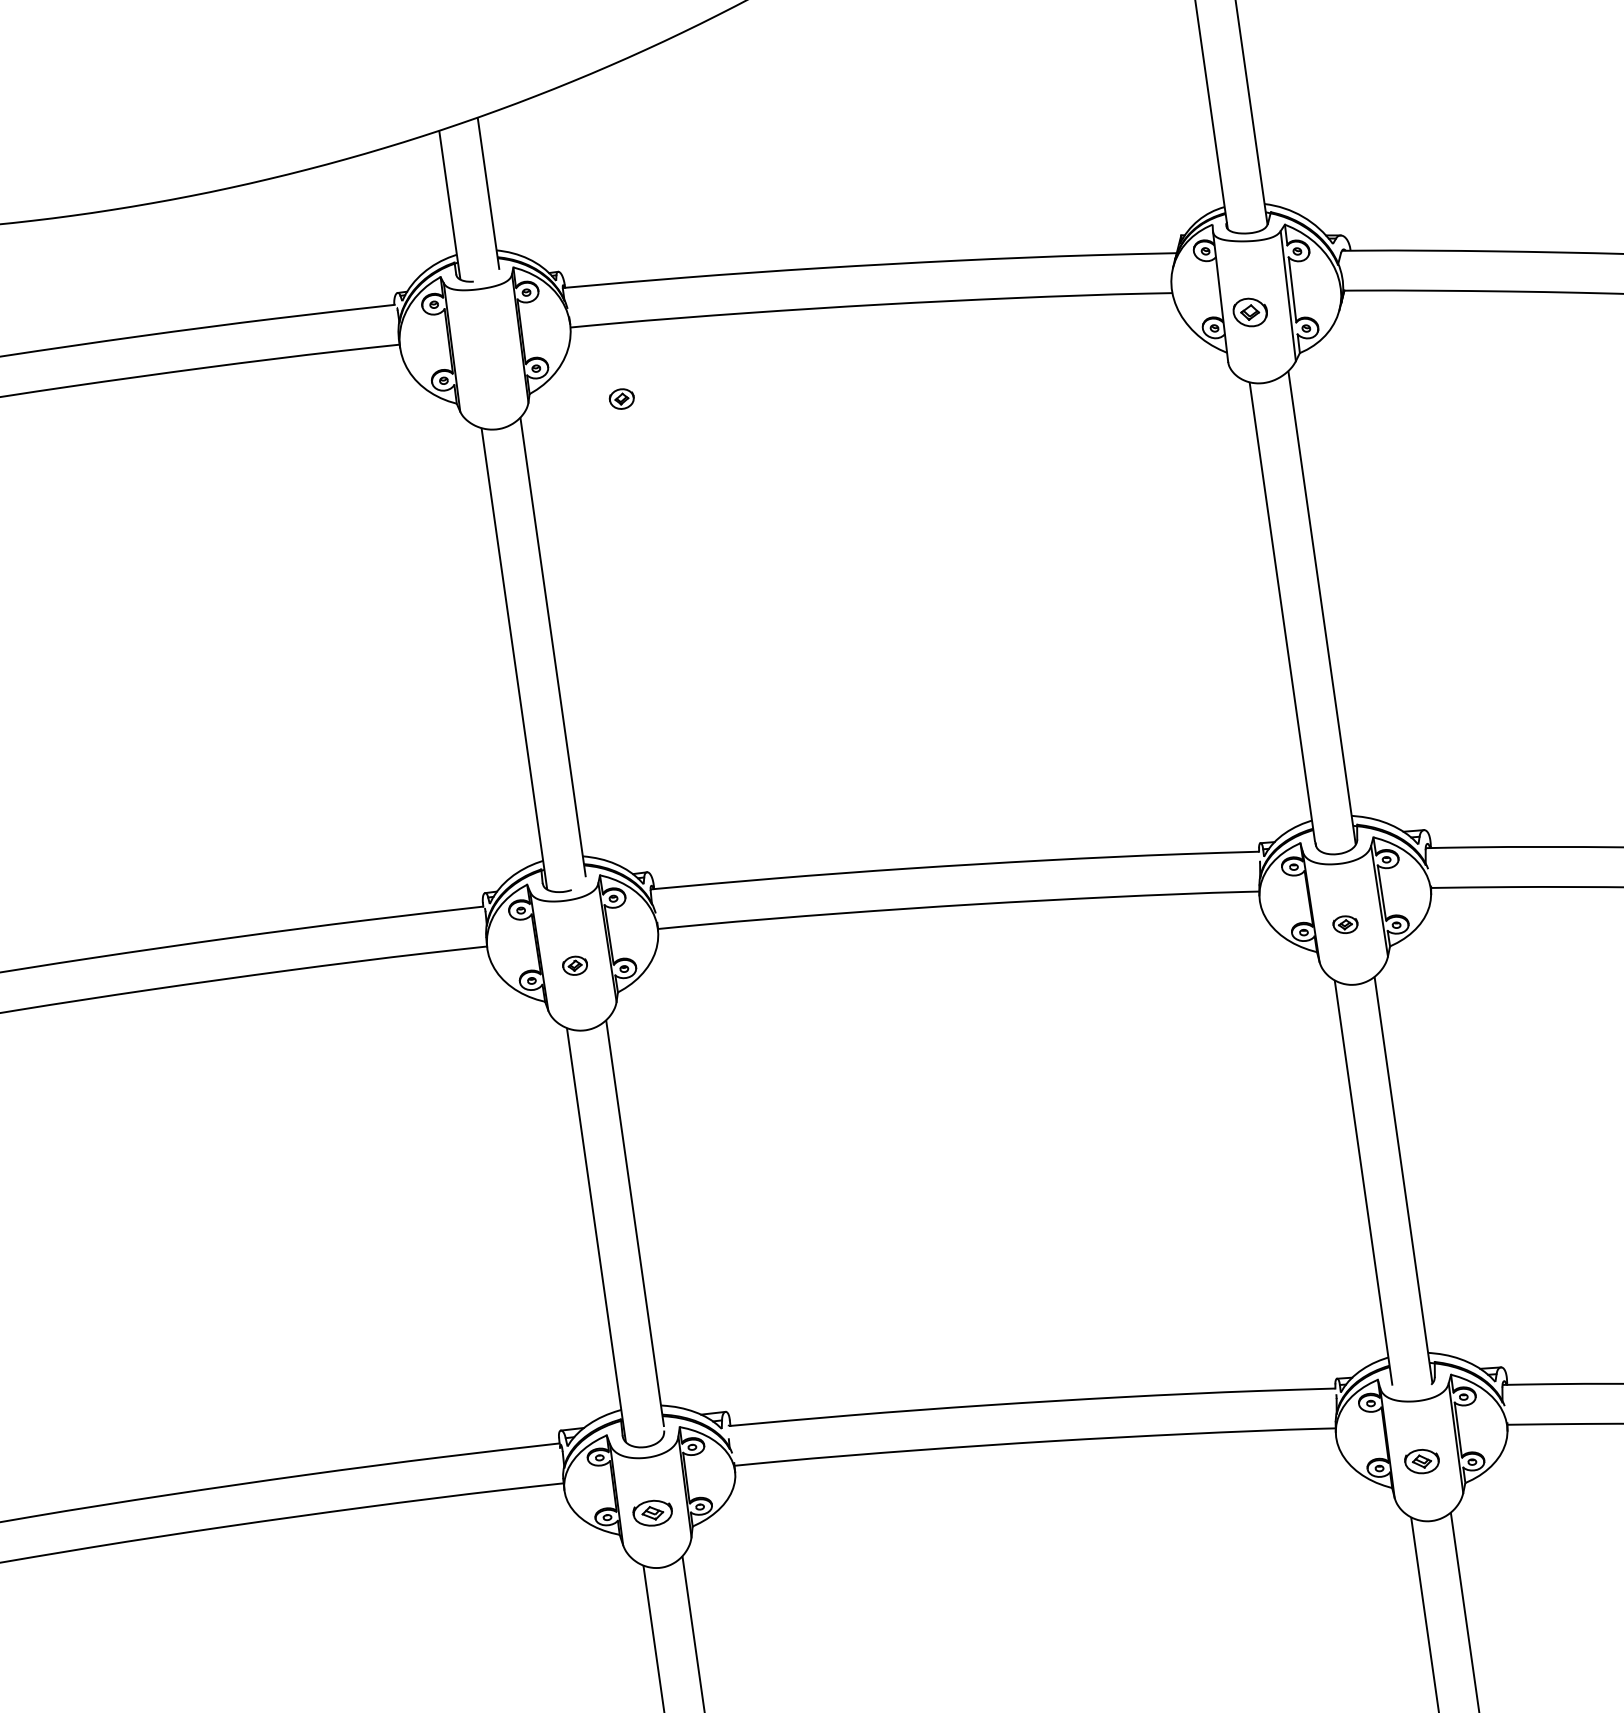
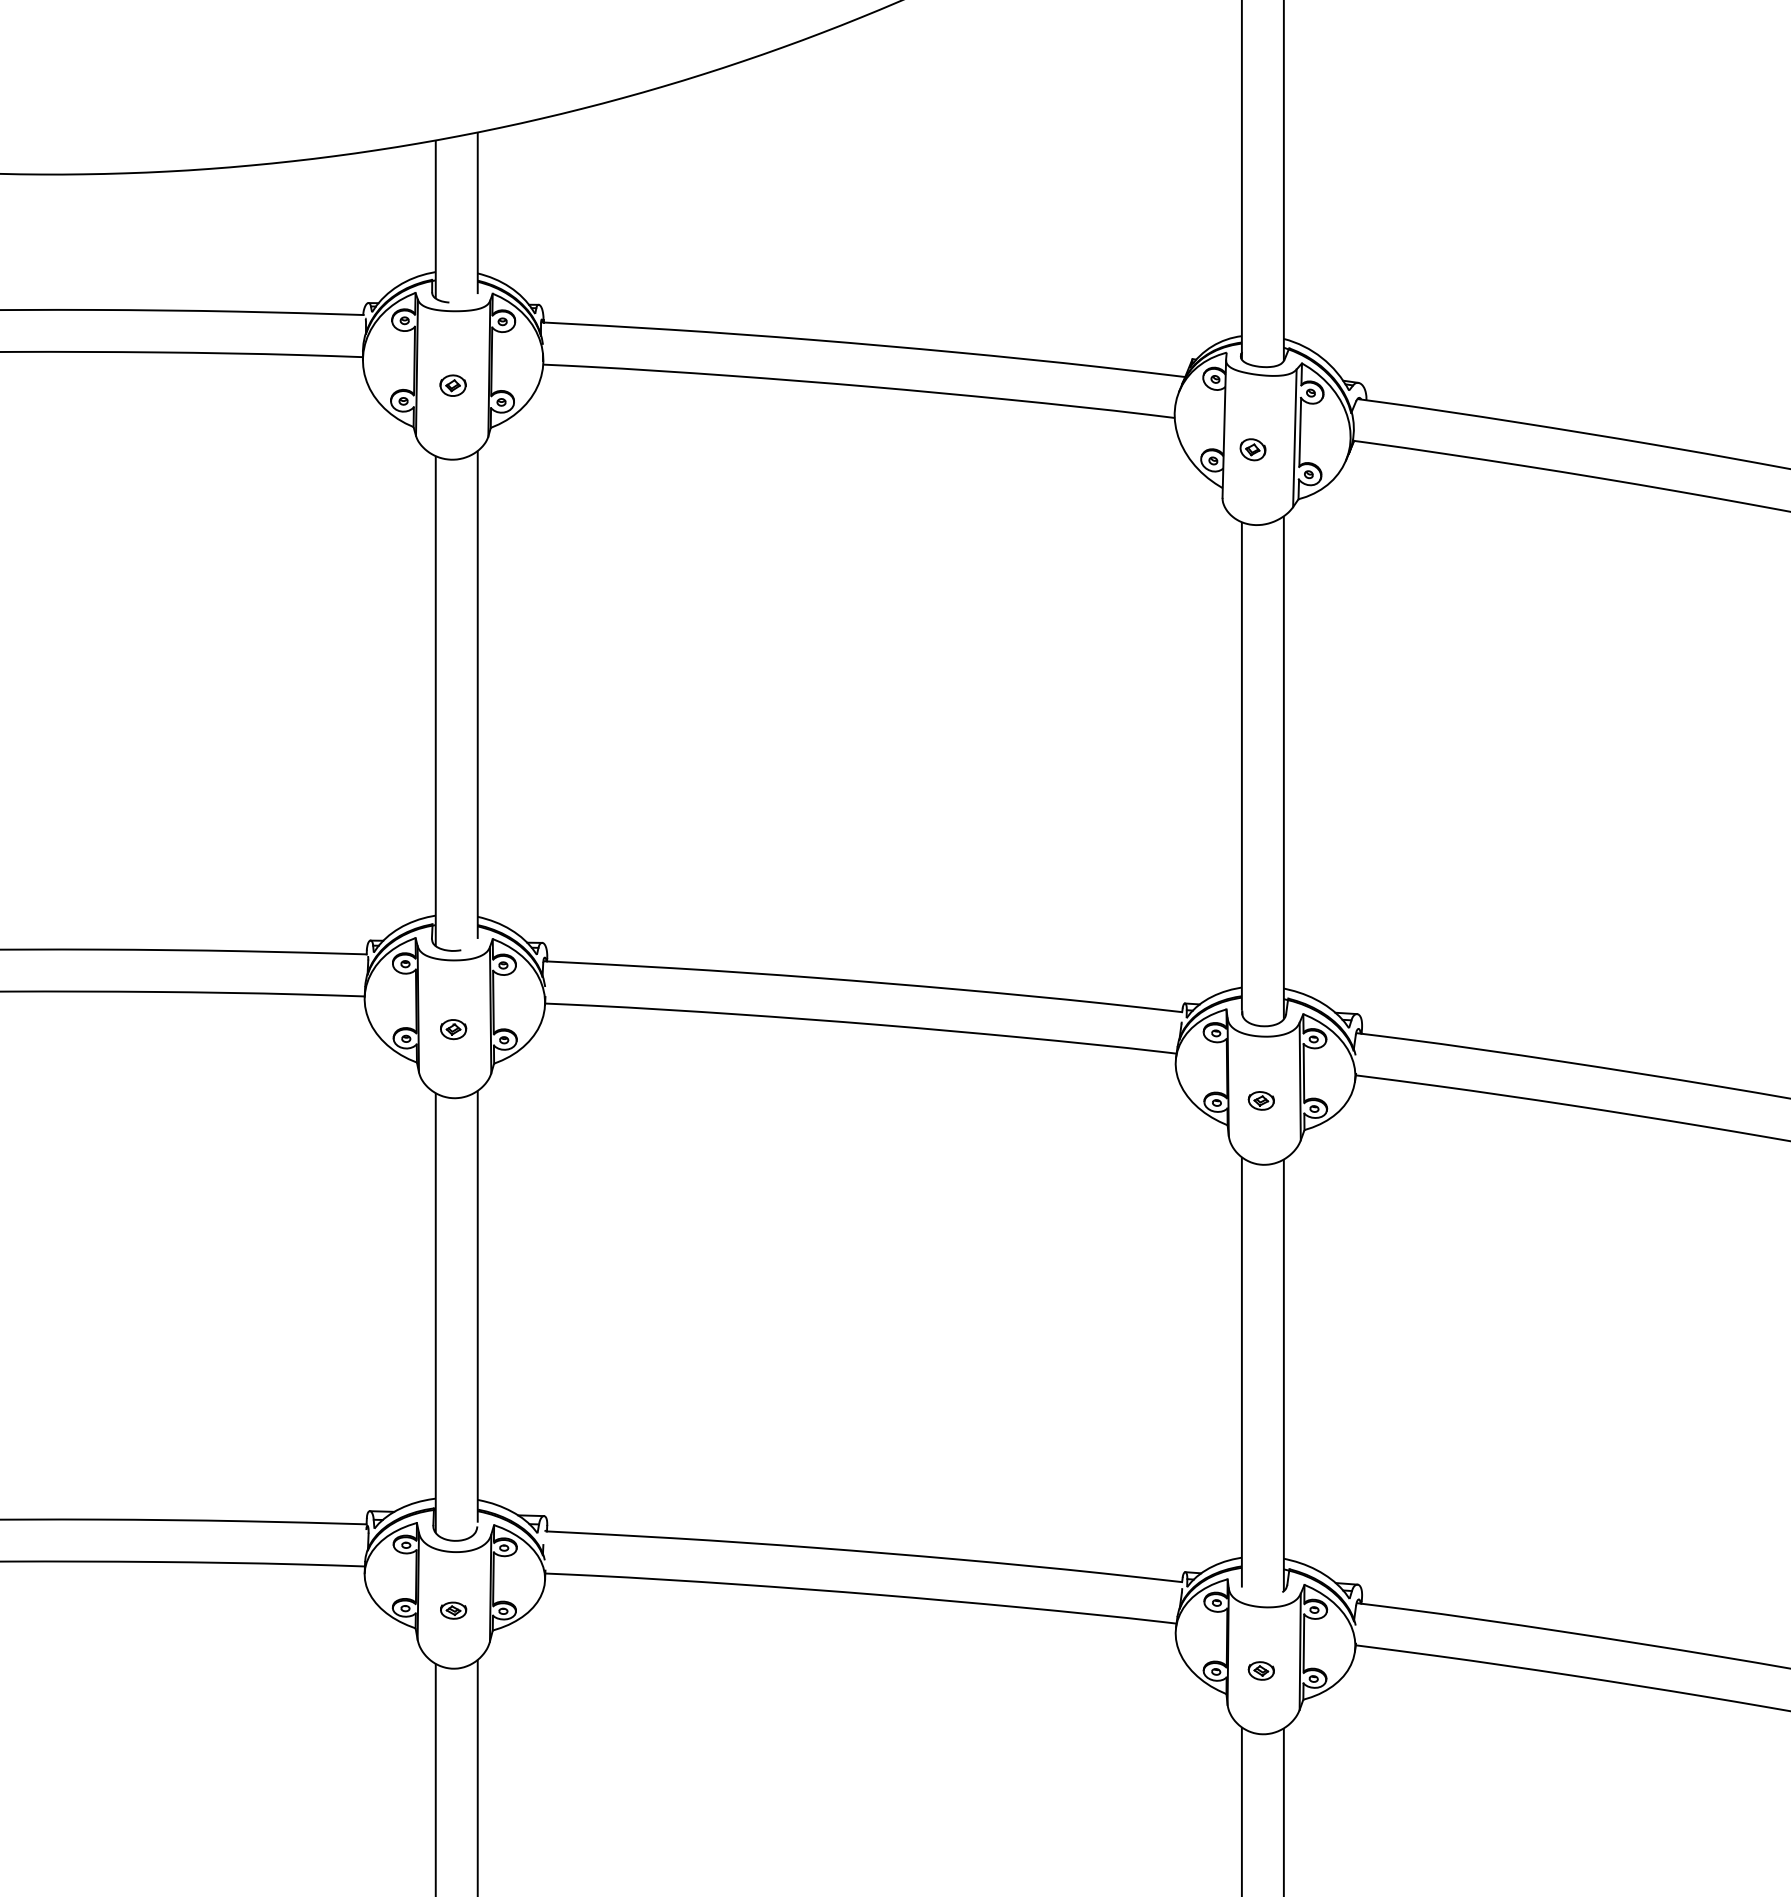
part: (1249, 312) -> (1252, 449), size x0.71
part: (621, 398) -> (452, 385), moved
part: (1421, 1461) -> (1260, 1670), size x0.71
part: (652, 1512) -> (453, 1610), size x0.62

